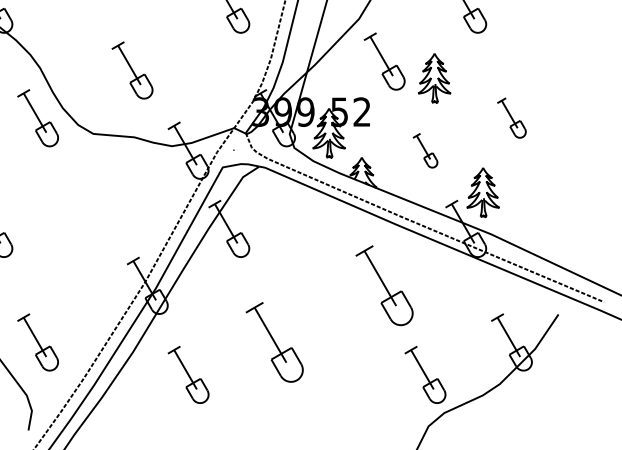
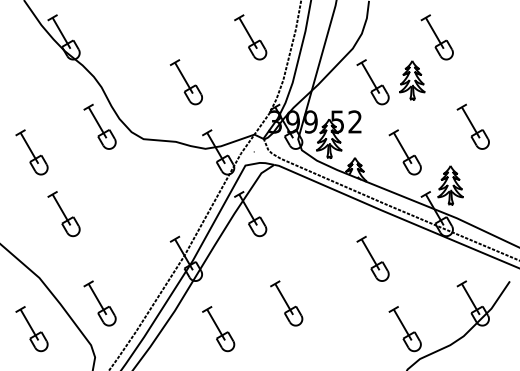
part: (131, 70) -> (185, 82), moved
part: (434, 78) -> (412, 80), moved
part: (511, 117) -> (472, 126), size x1.43
part: (424, 150) -> (404, 152), size x1.67
part: (384, 285) -> (372, 258), size x0.71
part: (274, 342) -> (286, 303), size x0.71

